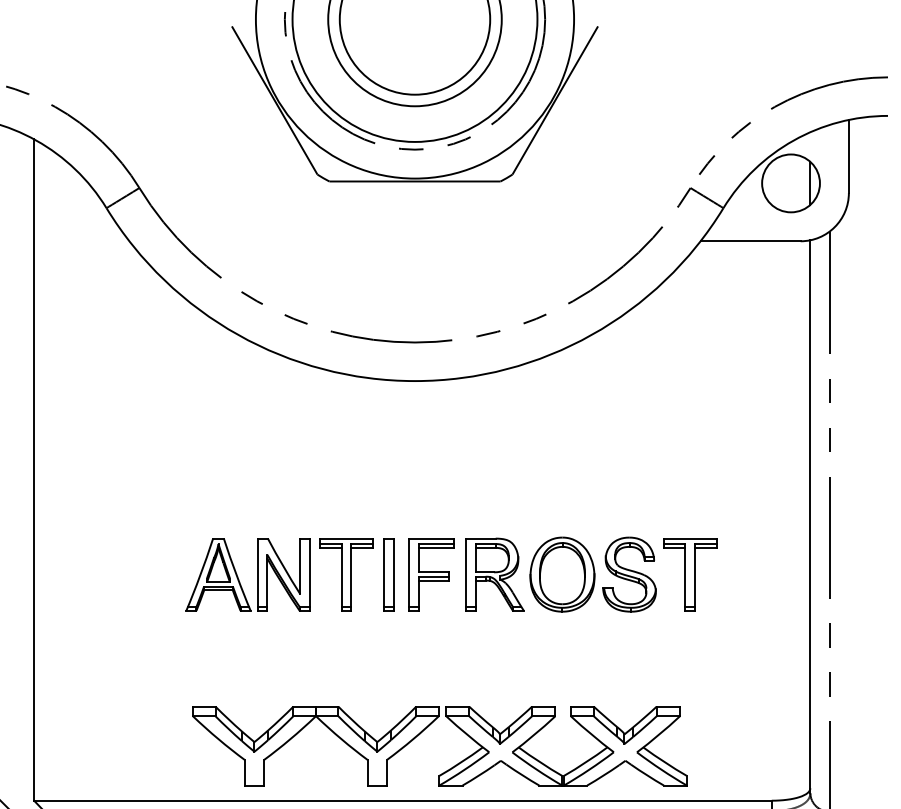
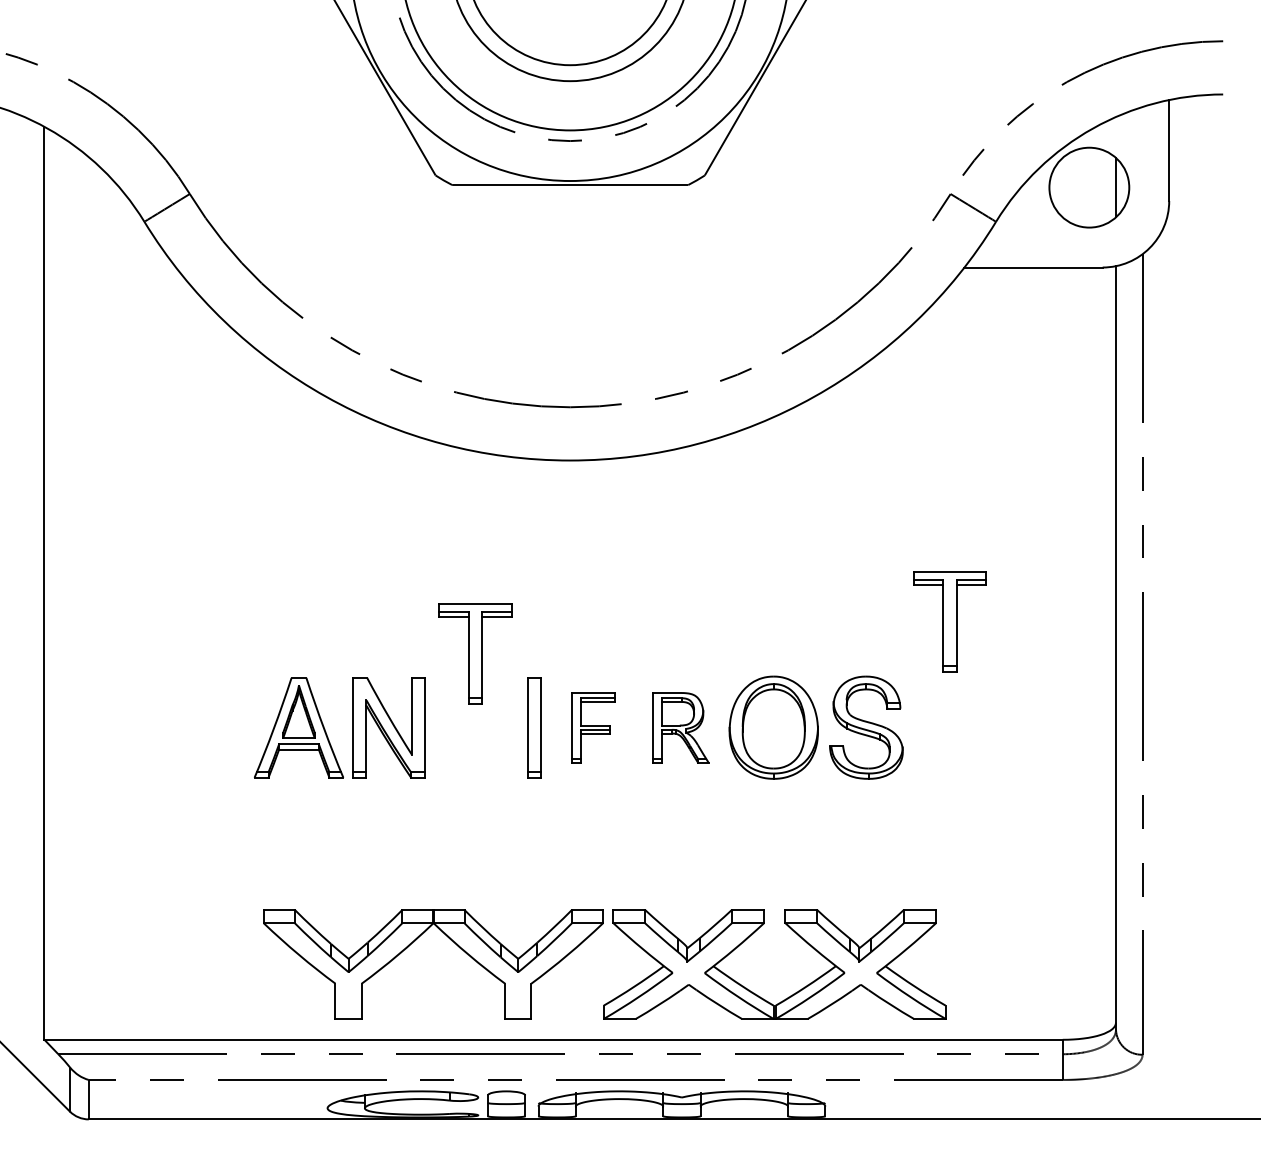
part: (346, 574) -> (475, 653), moved
part: (431, 574) -> (593, 727), size x0.7
part: (494, 574) -> (680, 727), size x0.7
part: (689, 574) -> (949, 621), moved

